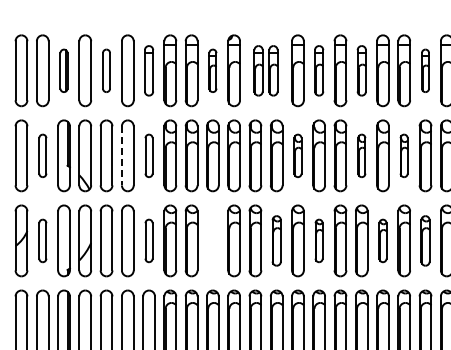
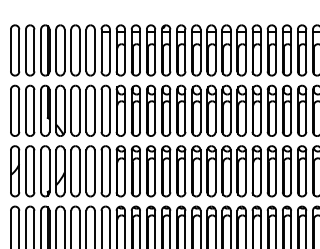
part: (63, 70) -> (44, 50), size x1.67
part: (106, 70) -> (75, 50), size x1.67
part: (148, 70) -> (105, 50), size x1.43
part: (212, 70) -> (150, 50), size x1.67
part: (265, 70) -> (188, 50), size x1.43
part: (318, 70) -> (226, 50), size x1.43
part: (361, 70) -> (256, 50), size x1.43
part: (425, 70) -> (302, 50), size x1.67
part: (42, 155) -> (30, 110), size x1.67
line: (121, 155) -> (86, 110), dashed -> solid
part: (148, 155) -> (105, 110), size x1.67
part: (297, 155) -> (211, 110), size x1.67
part: (361, 155) -> (256, 110), size x1.67
part: (403, 155) -> (286, 110), size x1.67
part: (42, 240) -> (30, 171), size x1.67
part: (148, 240) -> (105, 171), size x1.67
part: (212, 240) -> (150, 171), added
part: (276, 240) -> (196, 171), size x1.43
part: (318, 240) -> (226, 171), size x1.67
part: (382, 240) -> (271, 171), size x1.67
part: (425, 240) -> (302, 171), size x1.43

